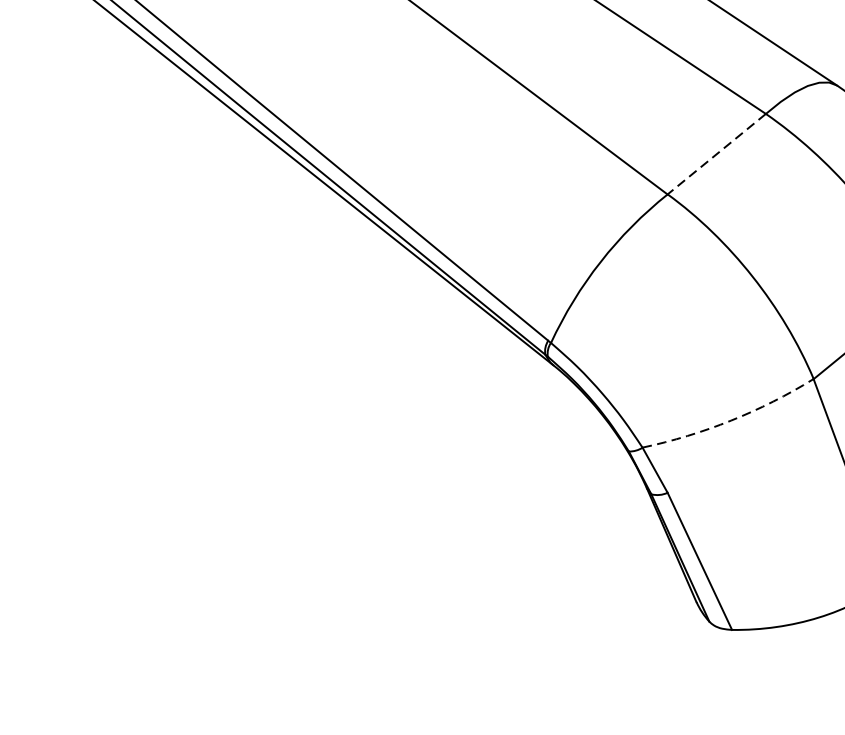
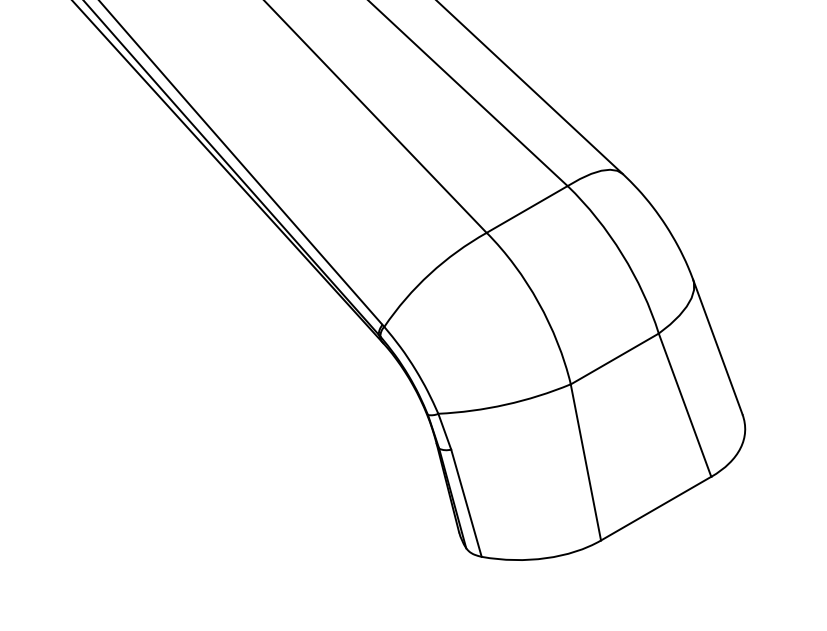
line: (717, 154) -> (527, 209), dashed -> solid
arc: (730, 420) -> (505, 404), dashed -> solid

